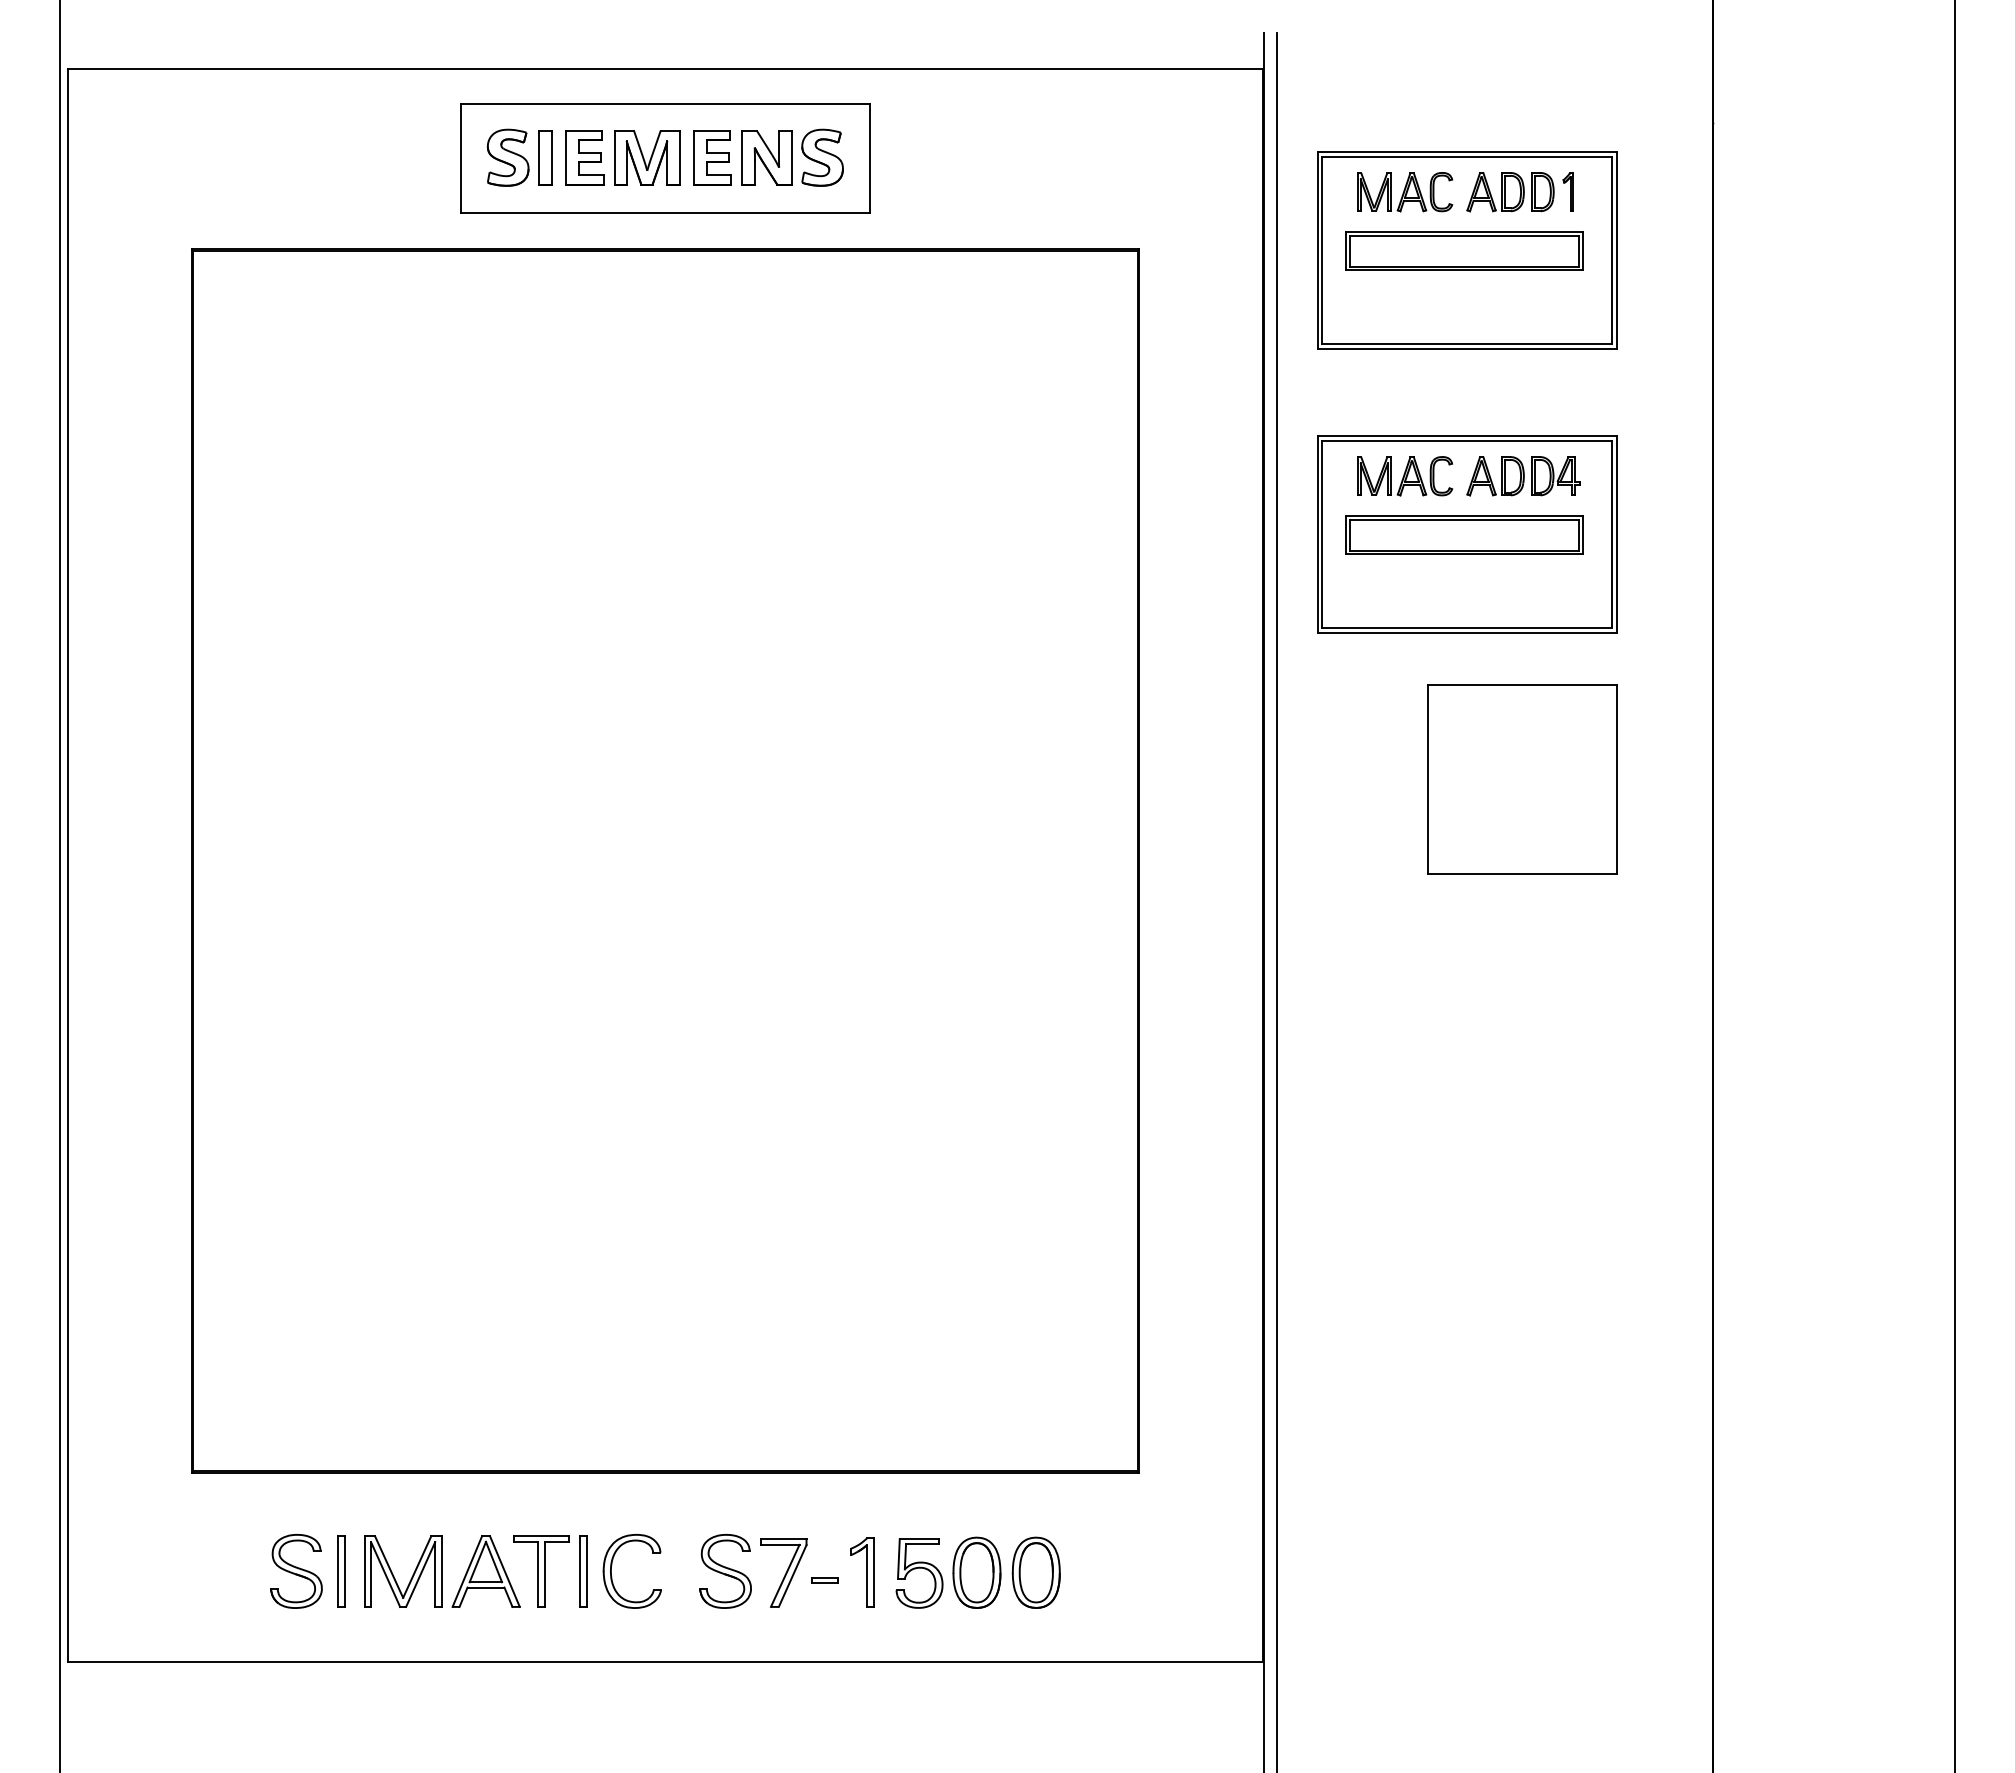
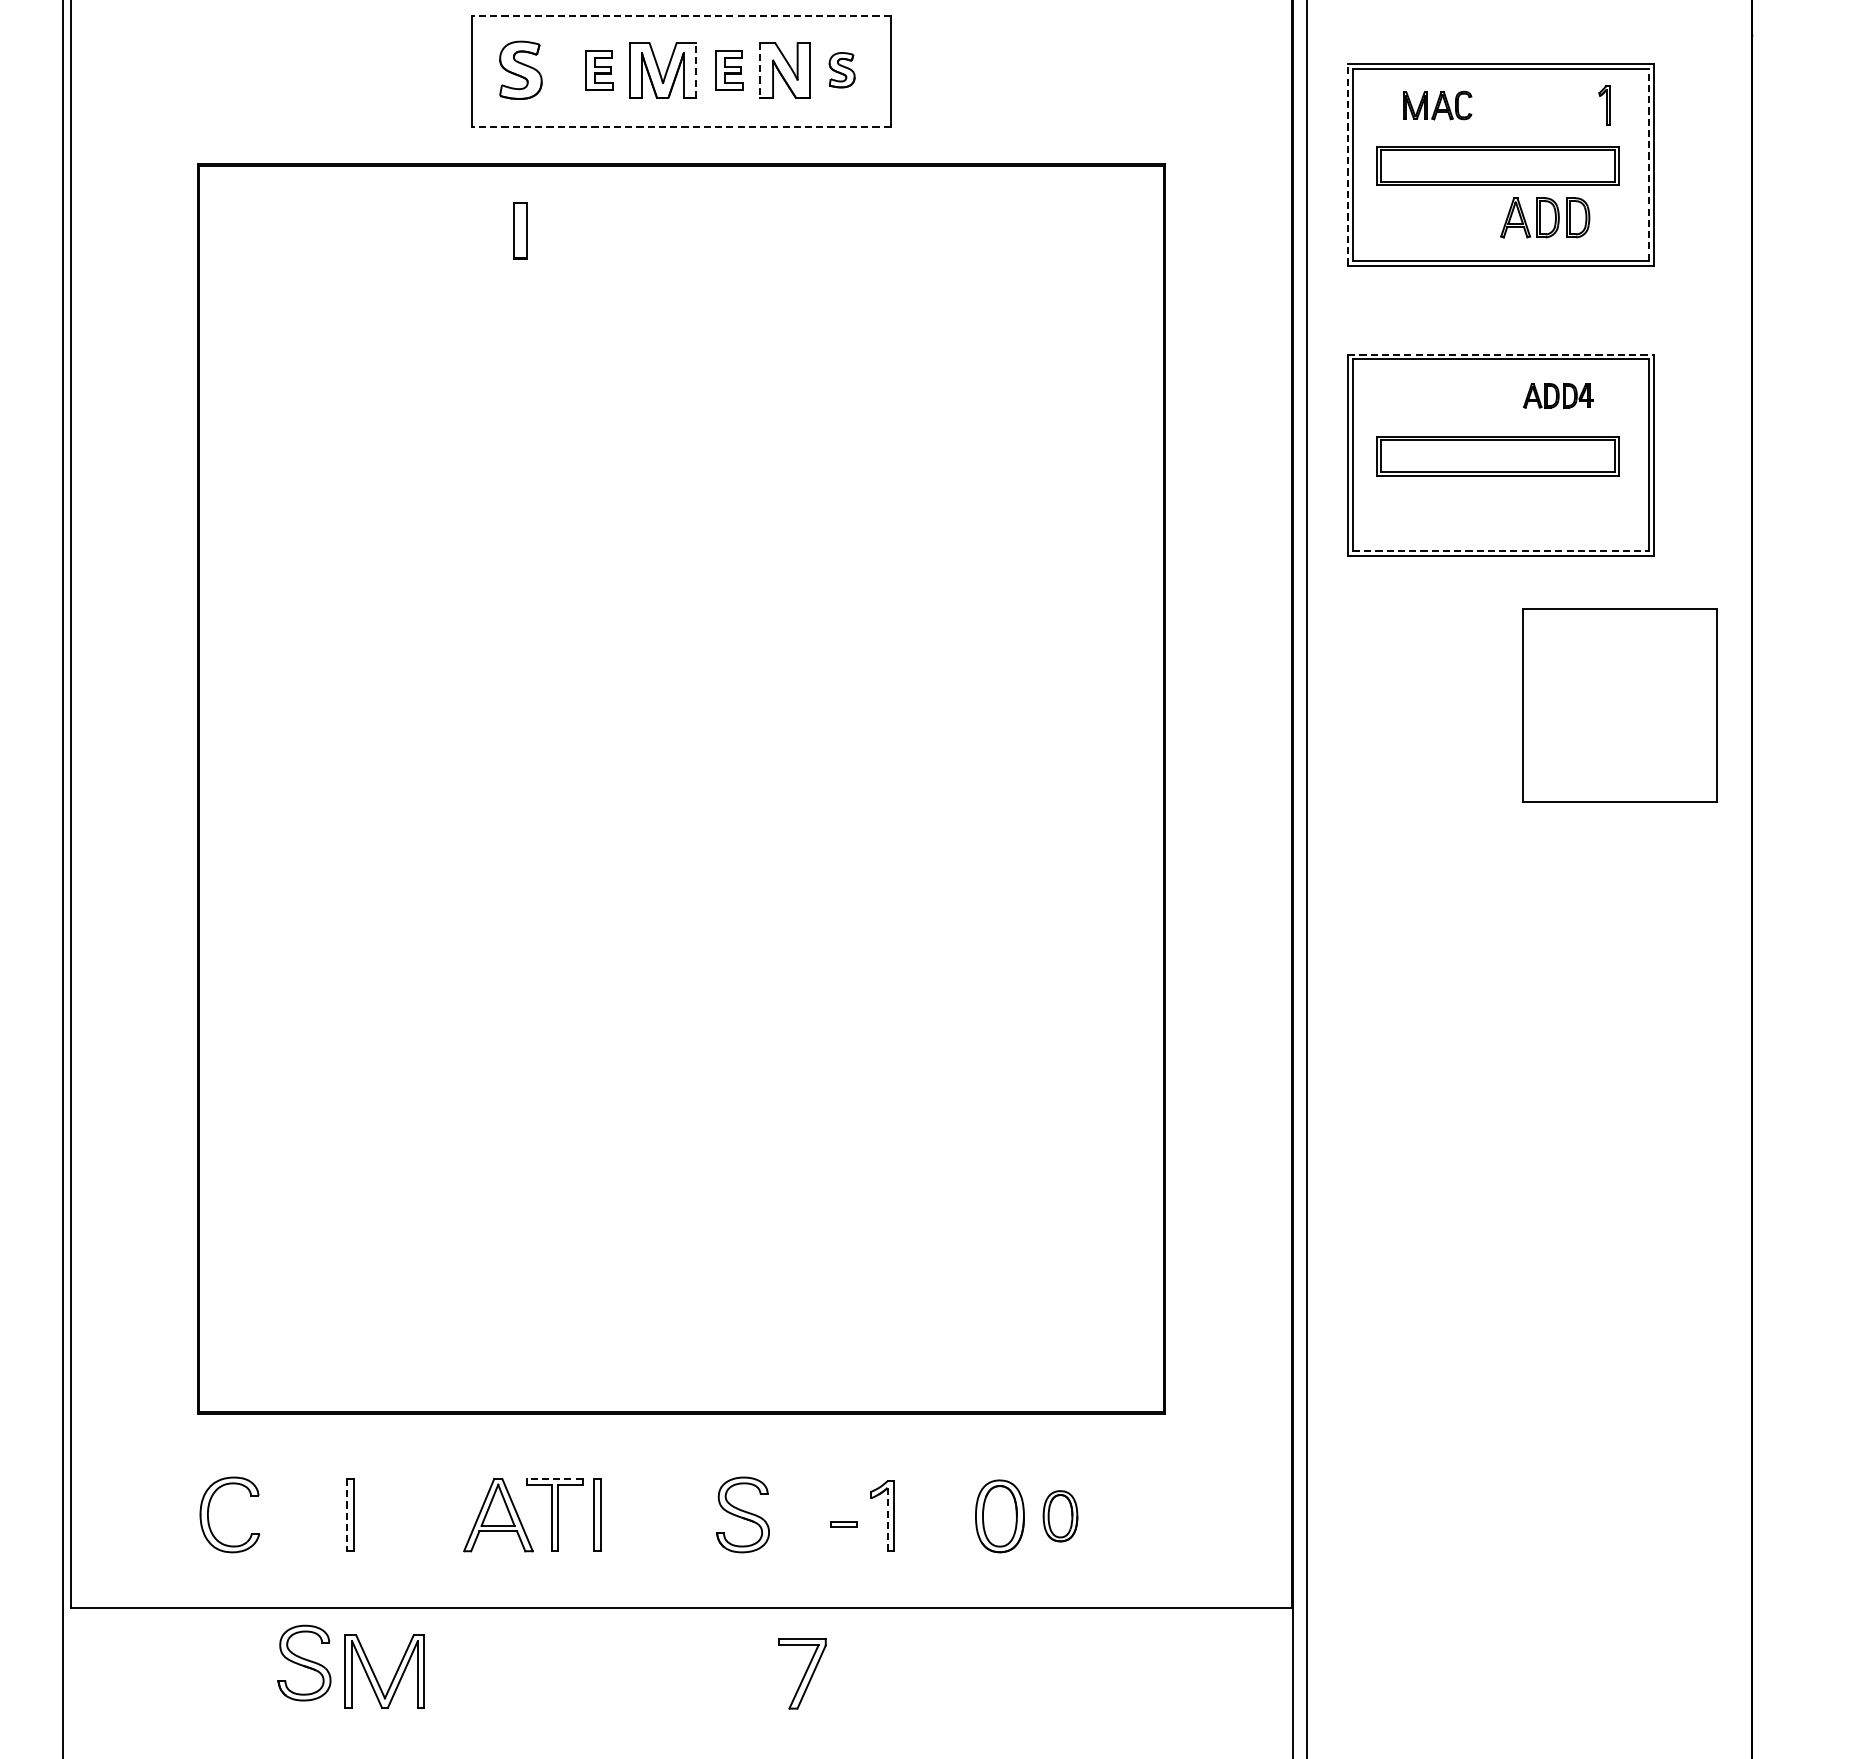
line: (665, 104) -> (681, 15), solid -> dashed
part: (545, 157) -> (520, 230), moved
part: (584, 157) -> (598, 70), size x0.7
line: (679, 157) -> (695, 70), solid -> dashed
part: (712, 157) -> (729, 70), size x0.7
part: (822, 157) -> (842, 70), size x0.6
line: (742, 158) -> (760, 71), solid -> dashed
part: (1405, 192) -> (1437, 105), size x0.7
part: (1510, 192) -> (1545, 218), moved
line: (665, 213) -> (681, 127), solid -> dashed
line: (1317, 249) -> (1347, 164), solid -> dashed
line: (1612, 250) -> (1649, 165), solid -> dashed
line: (1467, 435) -> (1501, 354), solid -> dashed
part: (1405, 476) -> (1437, 396), removed
part: (1523, 476) -> (1558, 396), size x0.6
line: (1467, 628) -> (1501, 551), solid -> dashed
part: (1522, 779) -> (1619, 705), moved
line: (540, 1536) -> (553, 1479), solid -> dashed
part: (296, 1571) -> (304, 1663), moved
line: (337, 1572) -> (346, 1516), solid -> dashed
part: (783, 1572) -> (802, 1673), moved
part: (1035, 1572) -> (1059, 1516), size x0.7
part: (919, 1573) -> (941, 1517), removed
part: (411, 1576) -> (393, 1676), moved
part: (612, 1576) -> (209, 1520), moved
line: (866, 1576) -> (887, 1520), solid -> dashed

